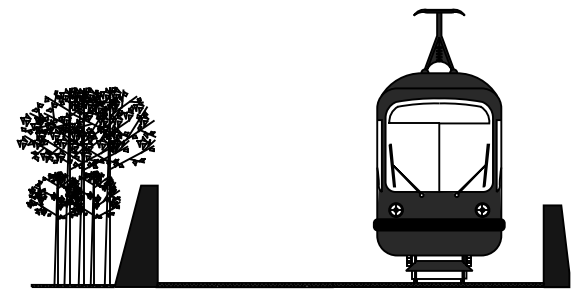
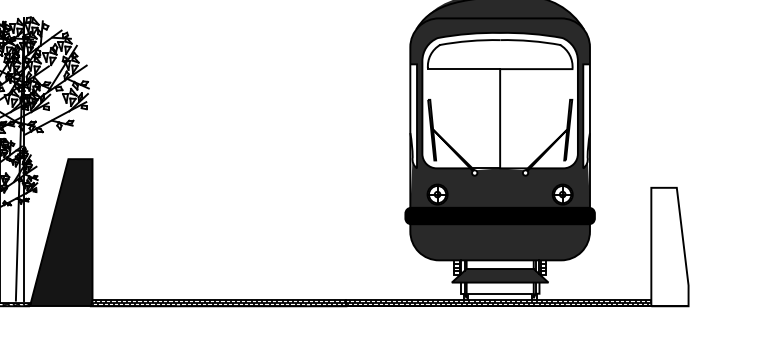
fill: (556, 246) -> (669, 247), removed

